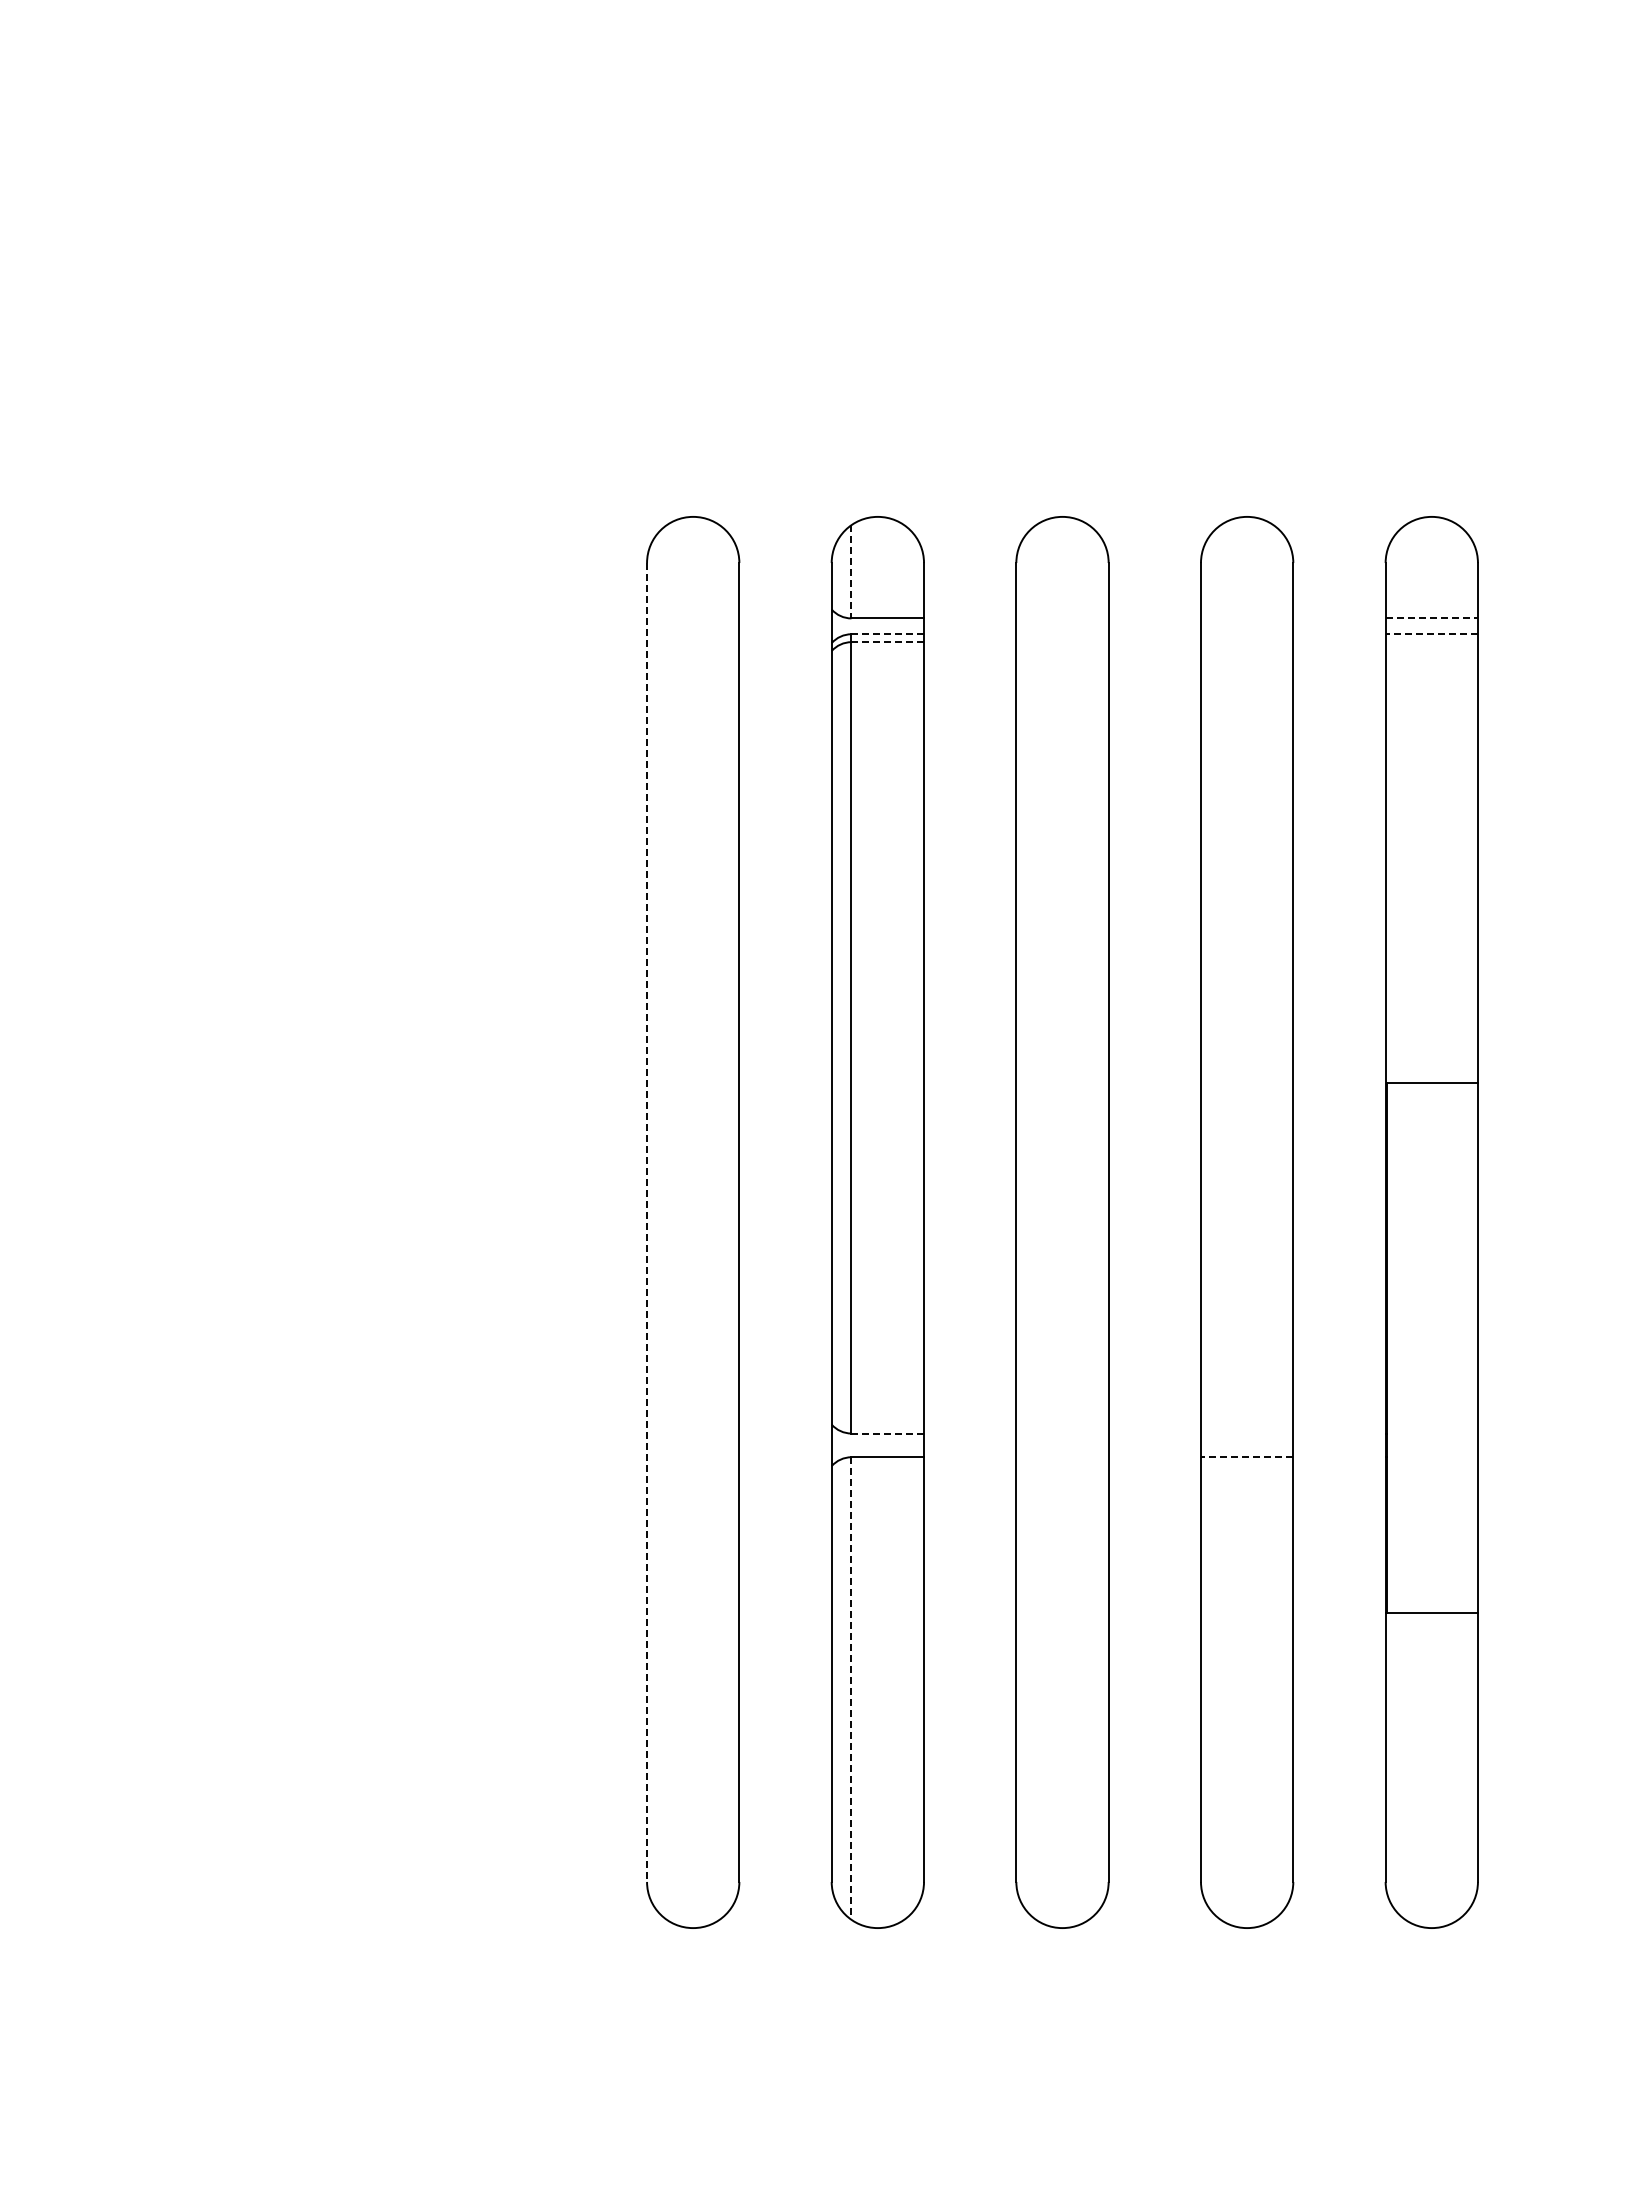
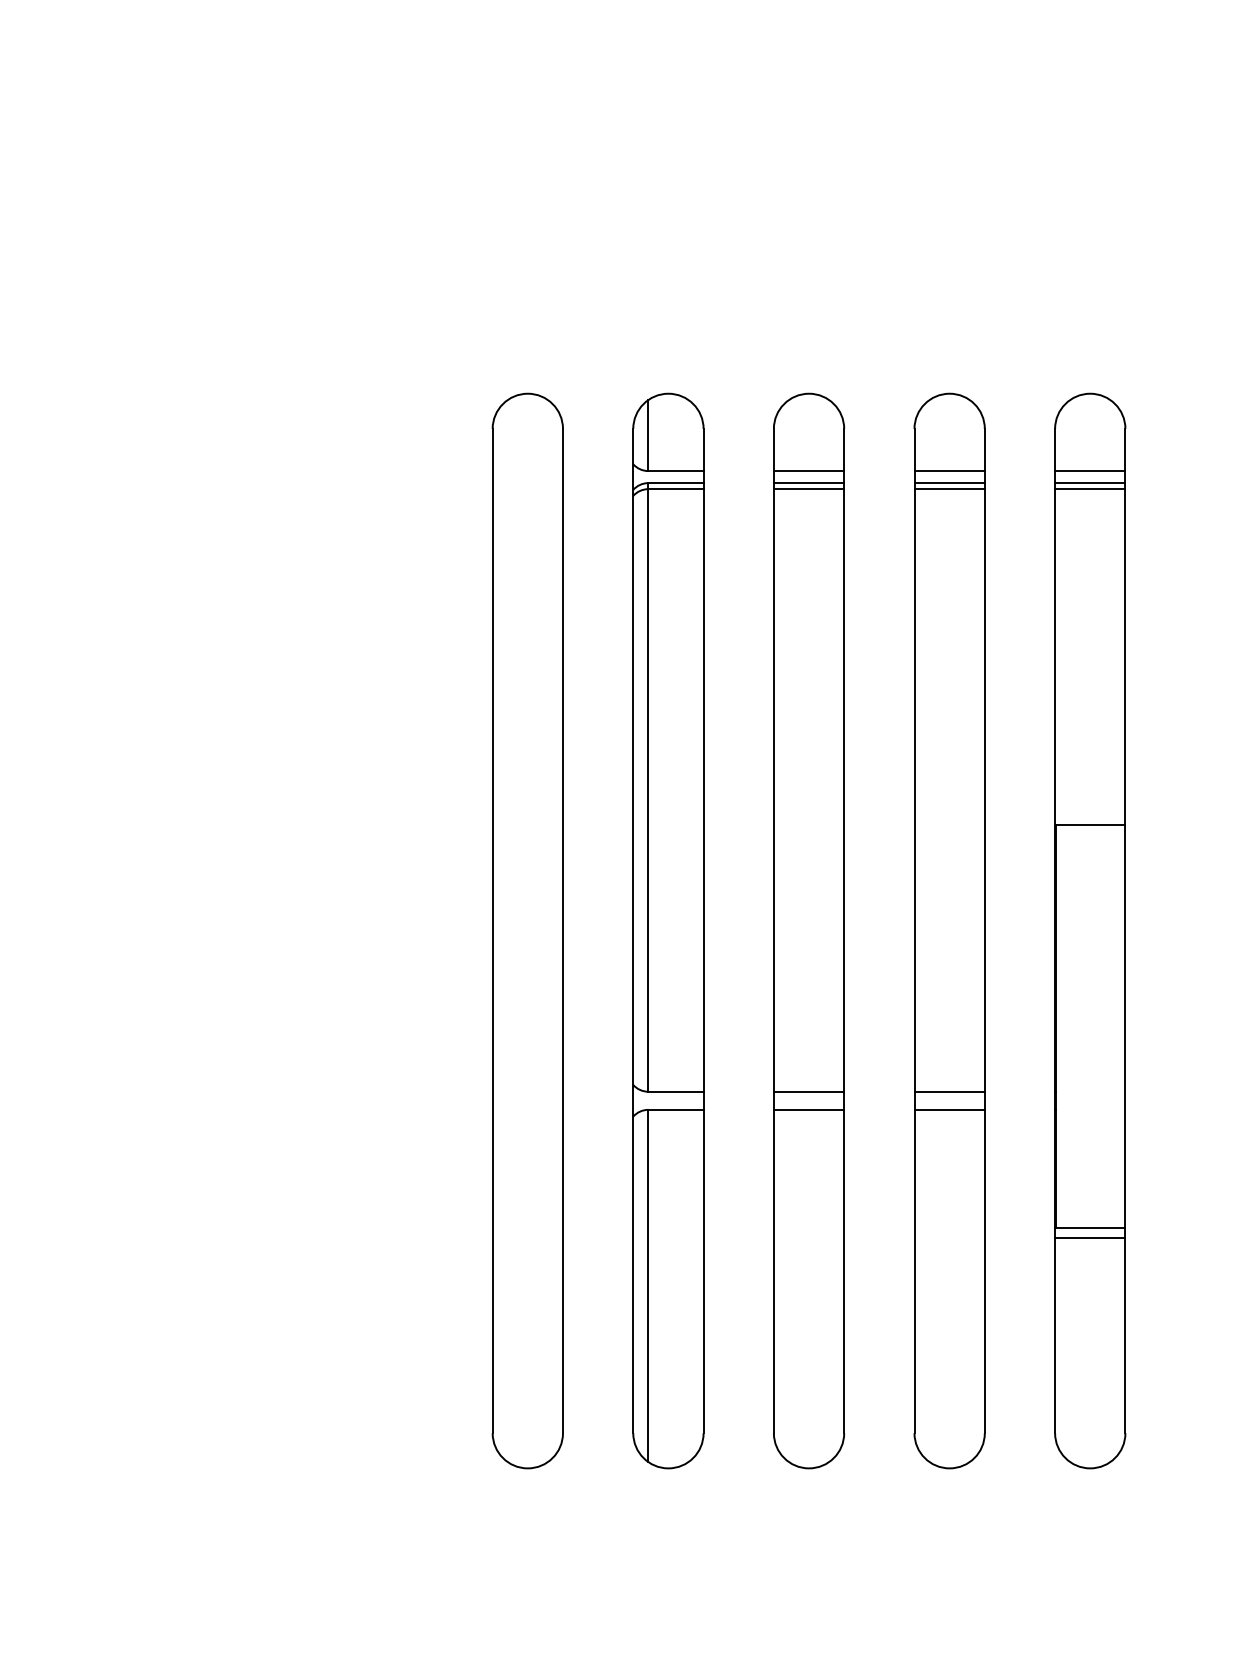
line: (851, 571) -> (648, 435), dashed -> solid
line: (1062, 618) -> (809, 471), added
line: (1246, 618) -> (949, 471), added
line: (1432, 618) -> (1090, 471), dashed -> solid
line: (887, 634) -> (675, 483), dashed -> solid
line: (1062, 634) -> (809, 483), added
line: (1246, 634) -> (949, 483), added
line: (1431, 634) -> (1090, 483), dashed -> solid
line: (887, 642) -> (675, 489), dashed -> solid
line: (1062, 642) -> (809, 489), added
line: (1246, 642) -> (949, 489), added
line: (1431, 642) -> (1090, 489), added
line: (647, 1223) -> (493, 931), dashed -> solid
line: (888, 1433) -> (676, 1091), dashed -> solid
line: (1062, 1433) -> (809, 1091), added
line: (1246, 1433) -> (949, 1091), added
line: (1062, 1457) -> (809, 1110), added
line: (1246, 1457) -> (949, 1110), dashed -> solid
line: (1431, 1626) -> (1090, 1238), added
line: (851, 1689) -> (648, 1286), dashed -> solid

